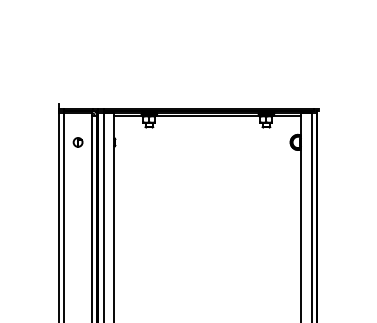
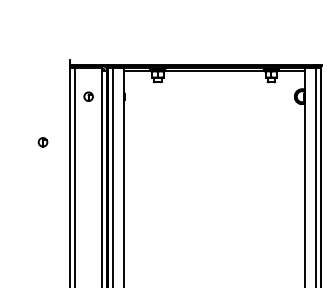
part: (30, 189) -> (42, 142), added

